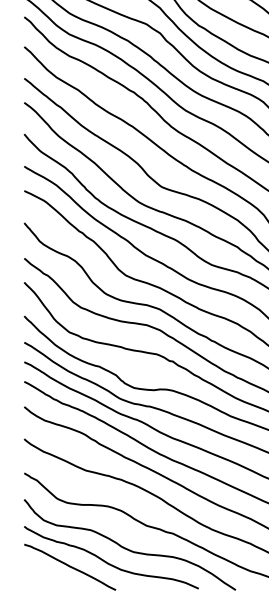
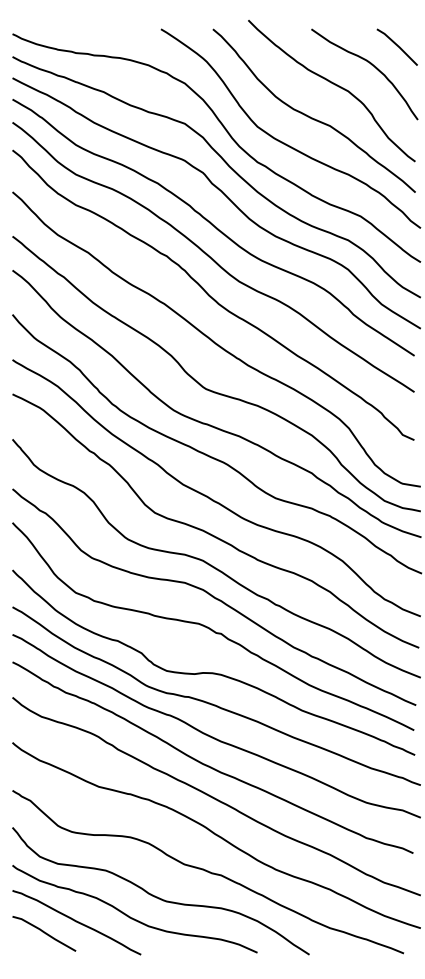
curve: (47, 575) -> (44, 933), added

